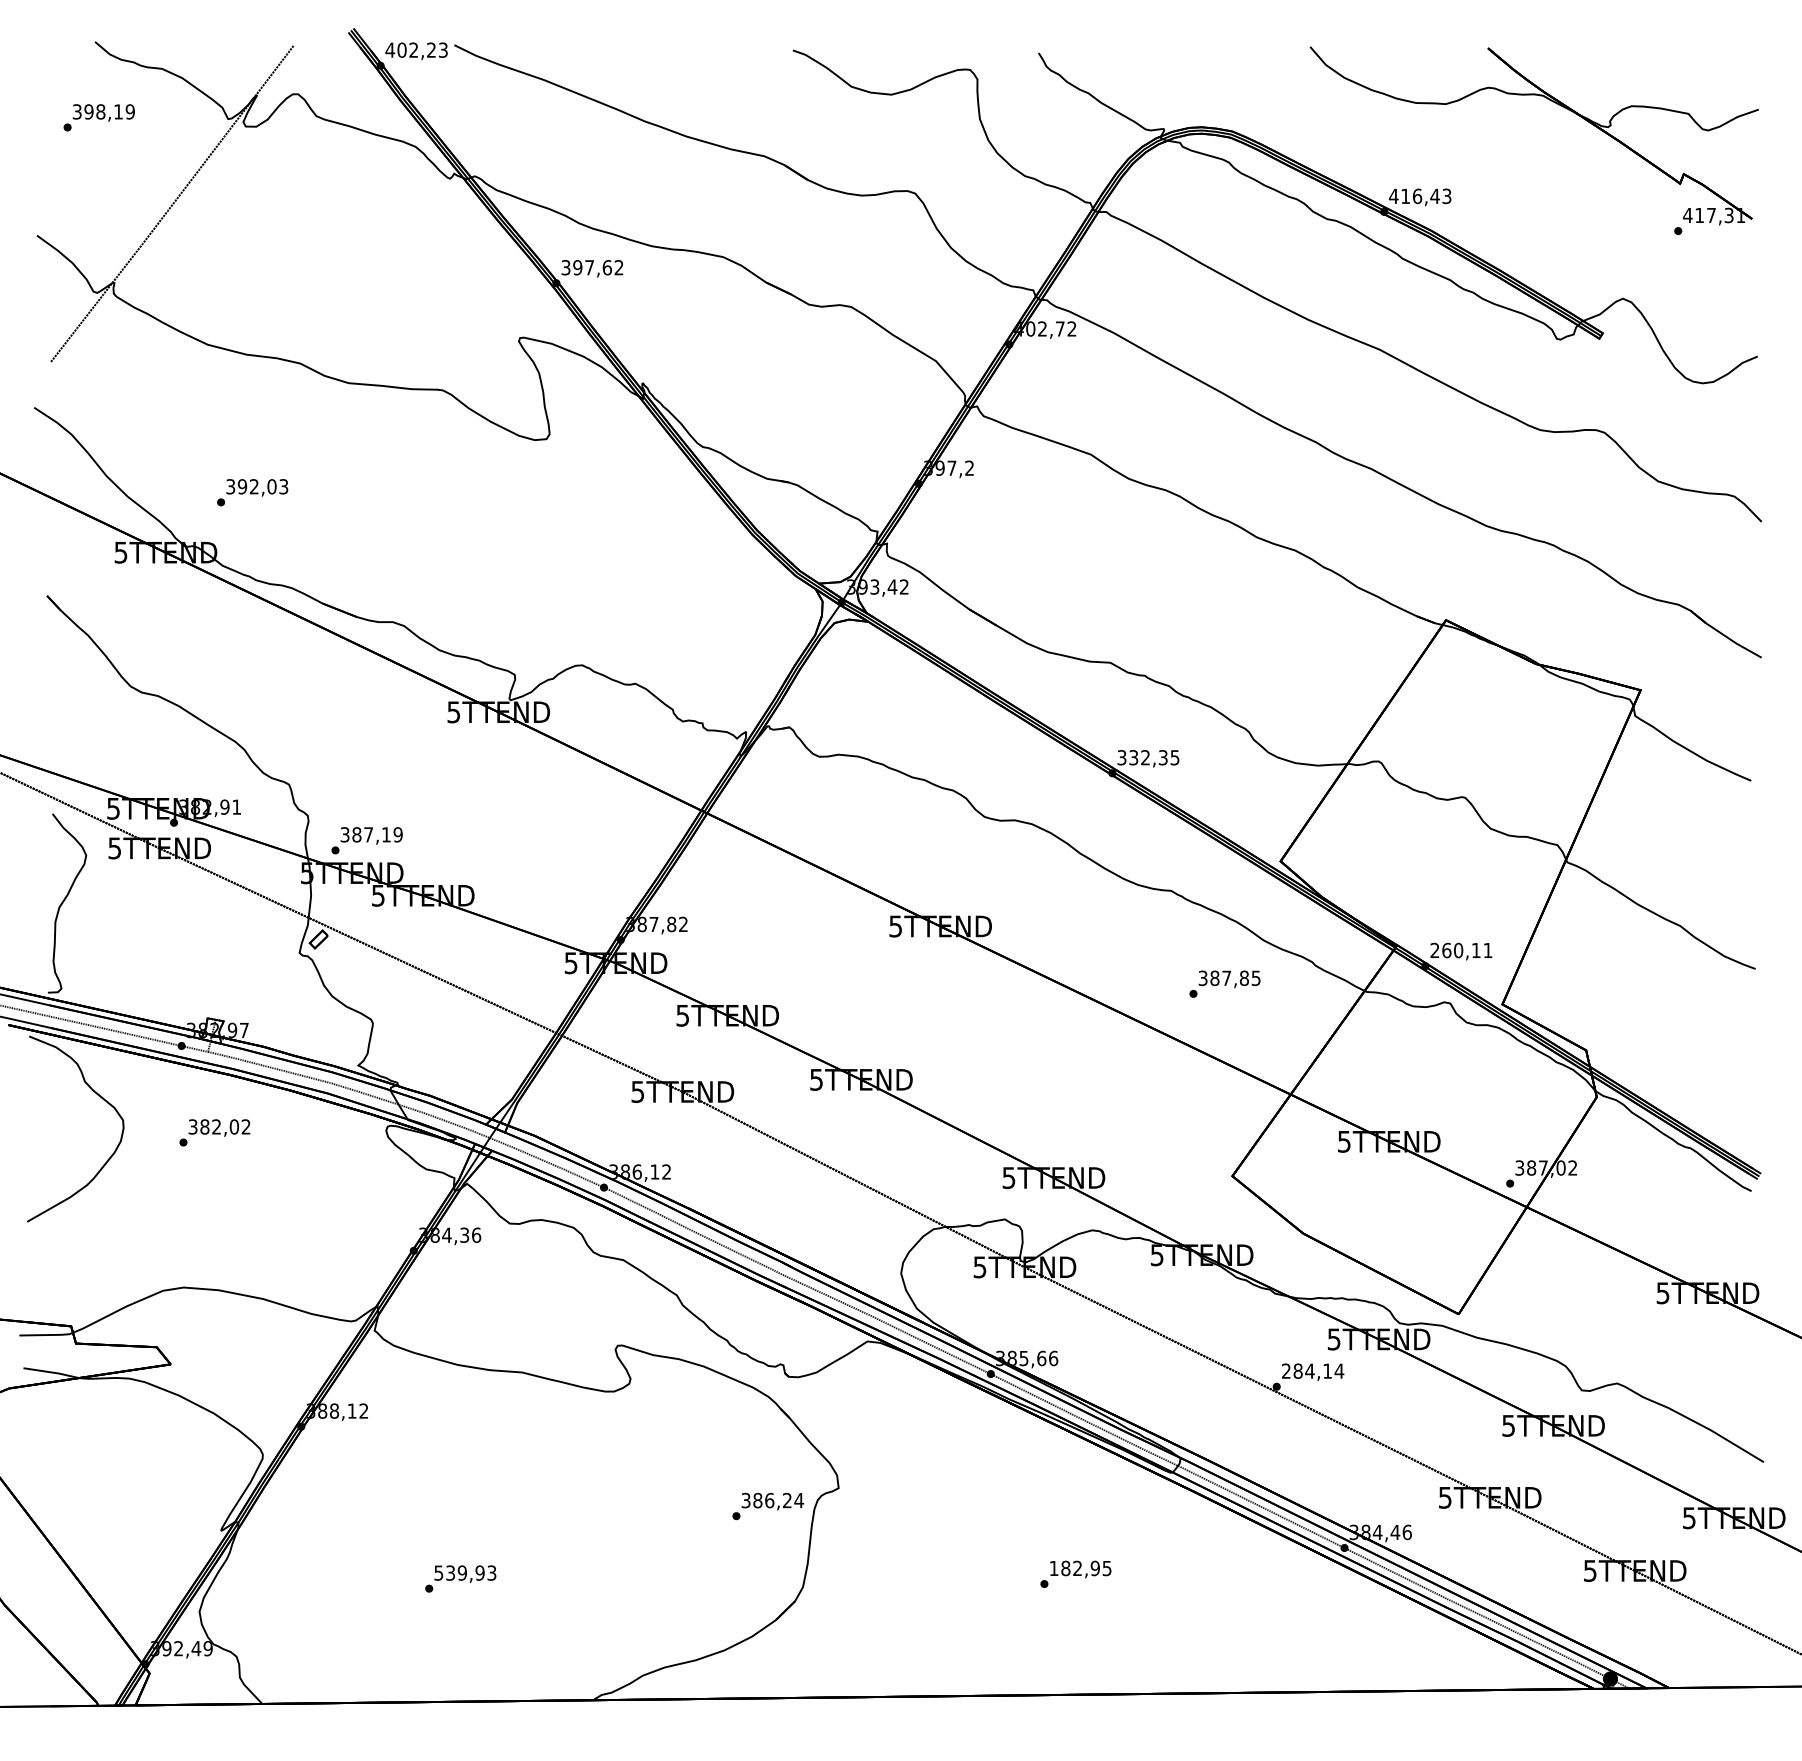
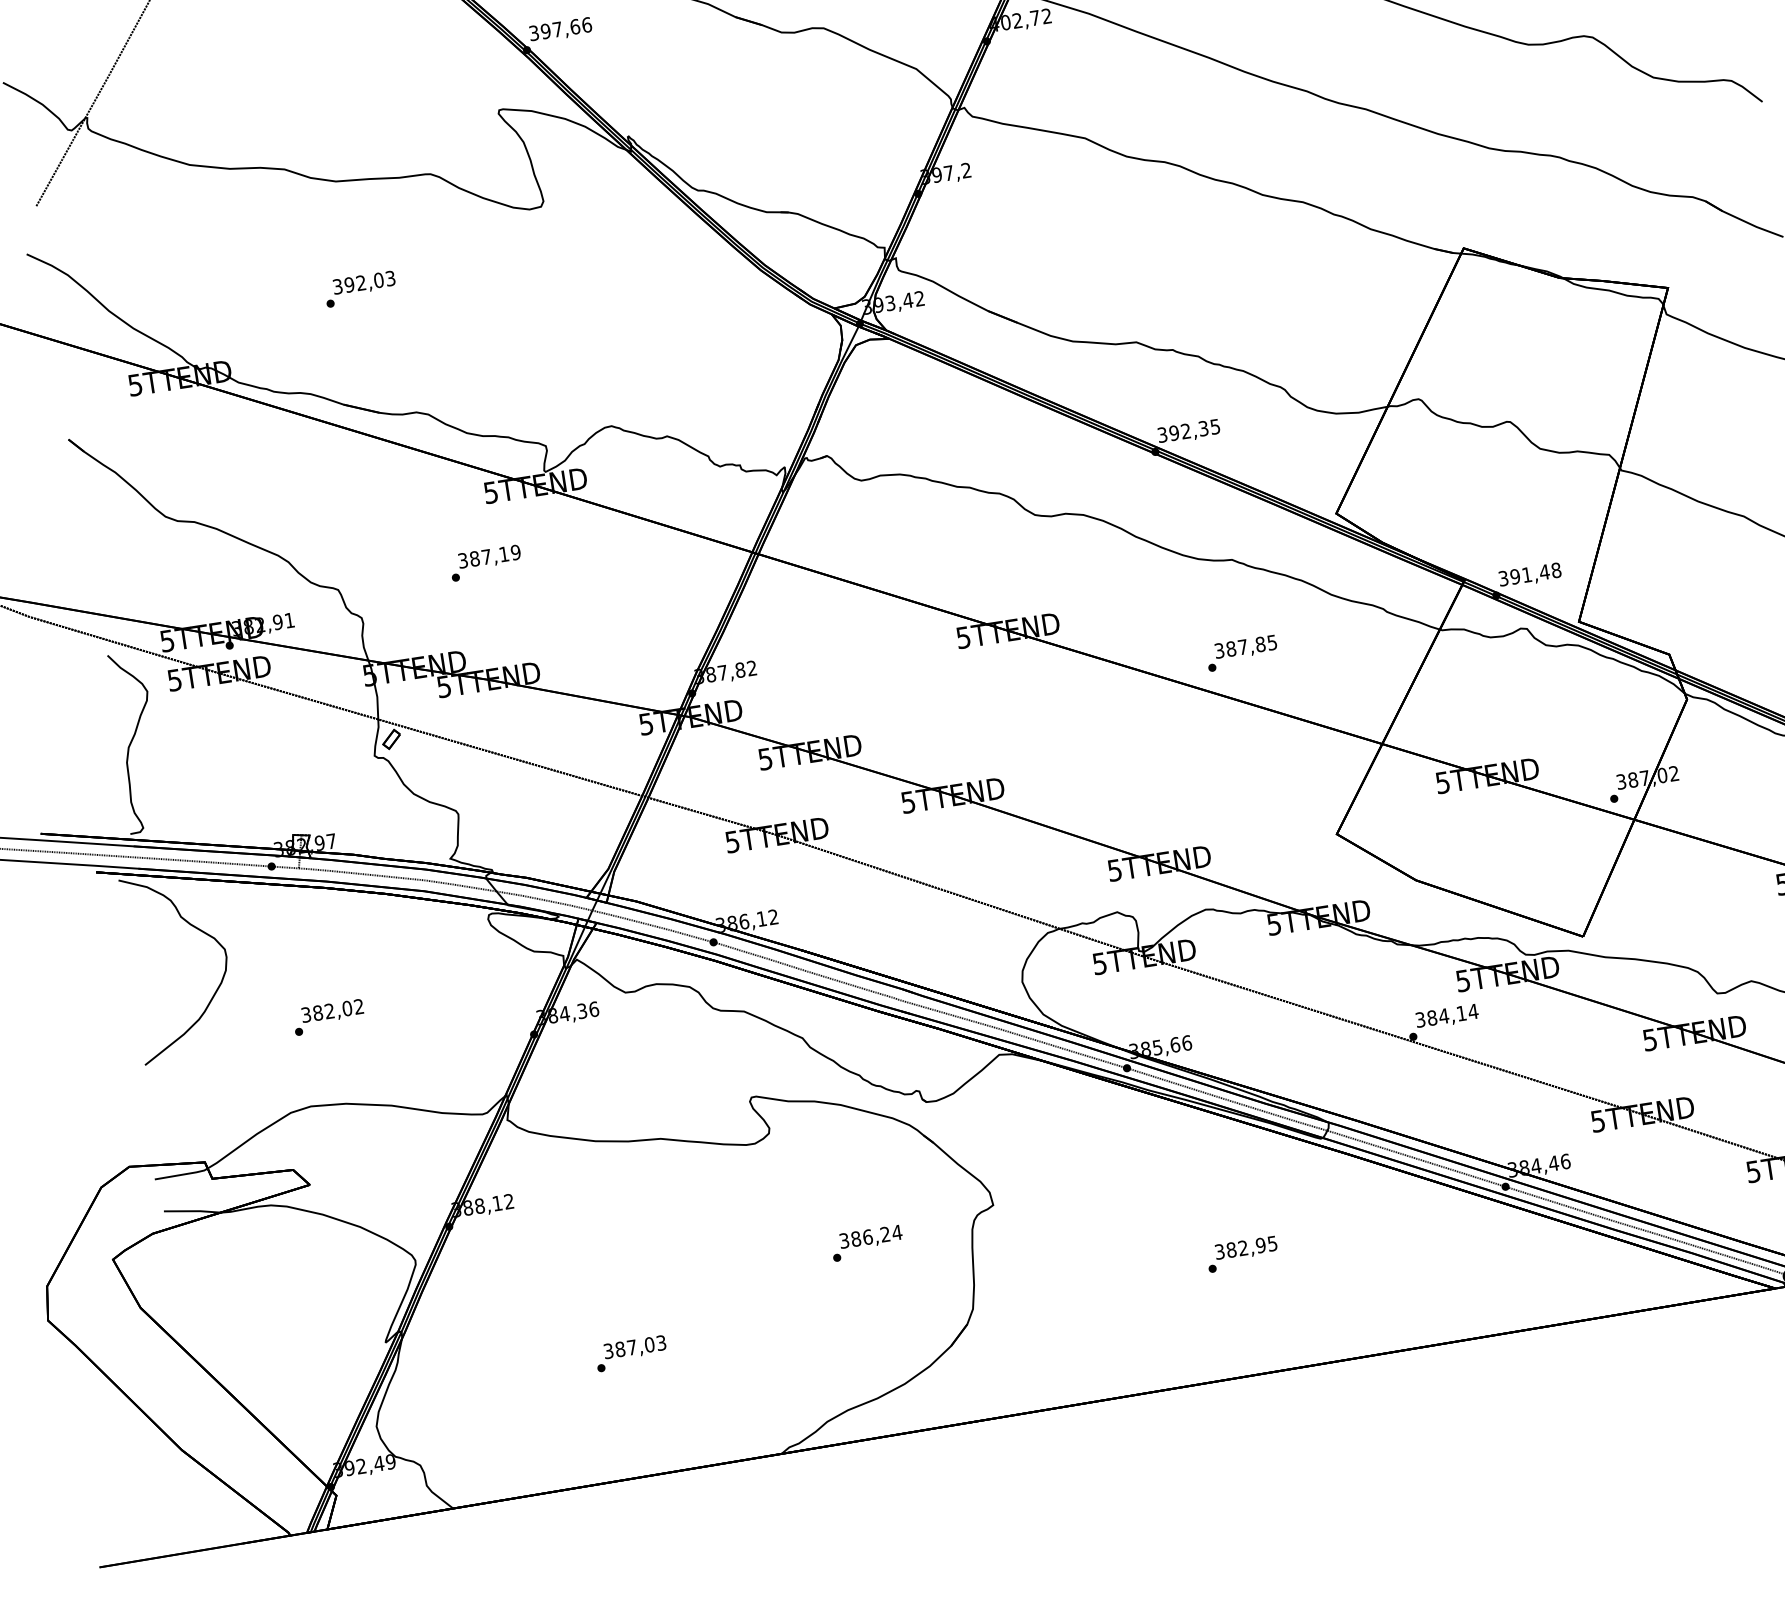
text: (618, 267) -> (586, 24), 397,62 -> 397,66
text: (252, 492) -> (360, 289), moved
text: (1133, 757) -> (1173, 432), 332,35 -> 392,35
text: (366, 840) -> (485, 563), moved
text: (1461, 950) -> (1529, 574), 260,11 -> 391,48
text: (1224, 983) -> (1241, 652), moved
text: (214, 1132) -> (328, 1017), moved
text: (1286, 1371) -> (1420, 1020), 284,14 -> 384,14
text: (767, 1506) -> (866, 1243), moved
text: (1053, 1568) -> (1219, 1251), 182,95 -> 382,95
text: (459, 1572) -> (629, 1347), 539,93 -> 387,03

